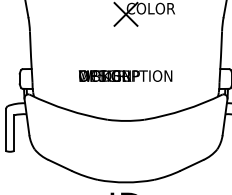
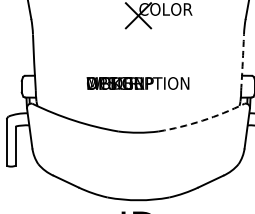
arc: (220, 56) -> (242, 62), solid -> dashed
arc: (184, 109) -> (202, 120), solid -> dashed

